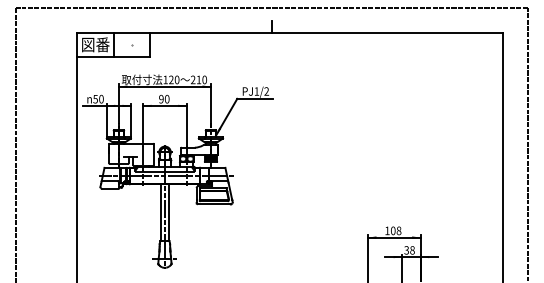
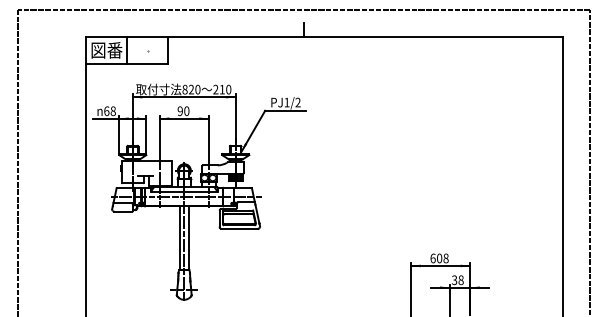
text: (165, 79) -> (184, 89), 120 -> 820
text: (98, 98) -> (109, 110), 50 -> 68
text: (386, 230) -> (432, 258), 108 -> 608

